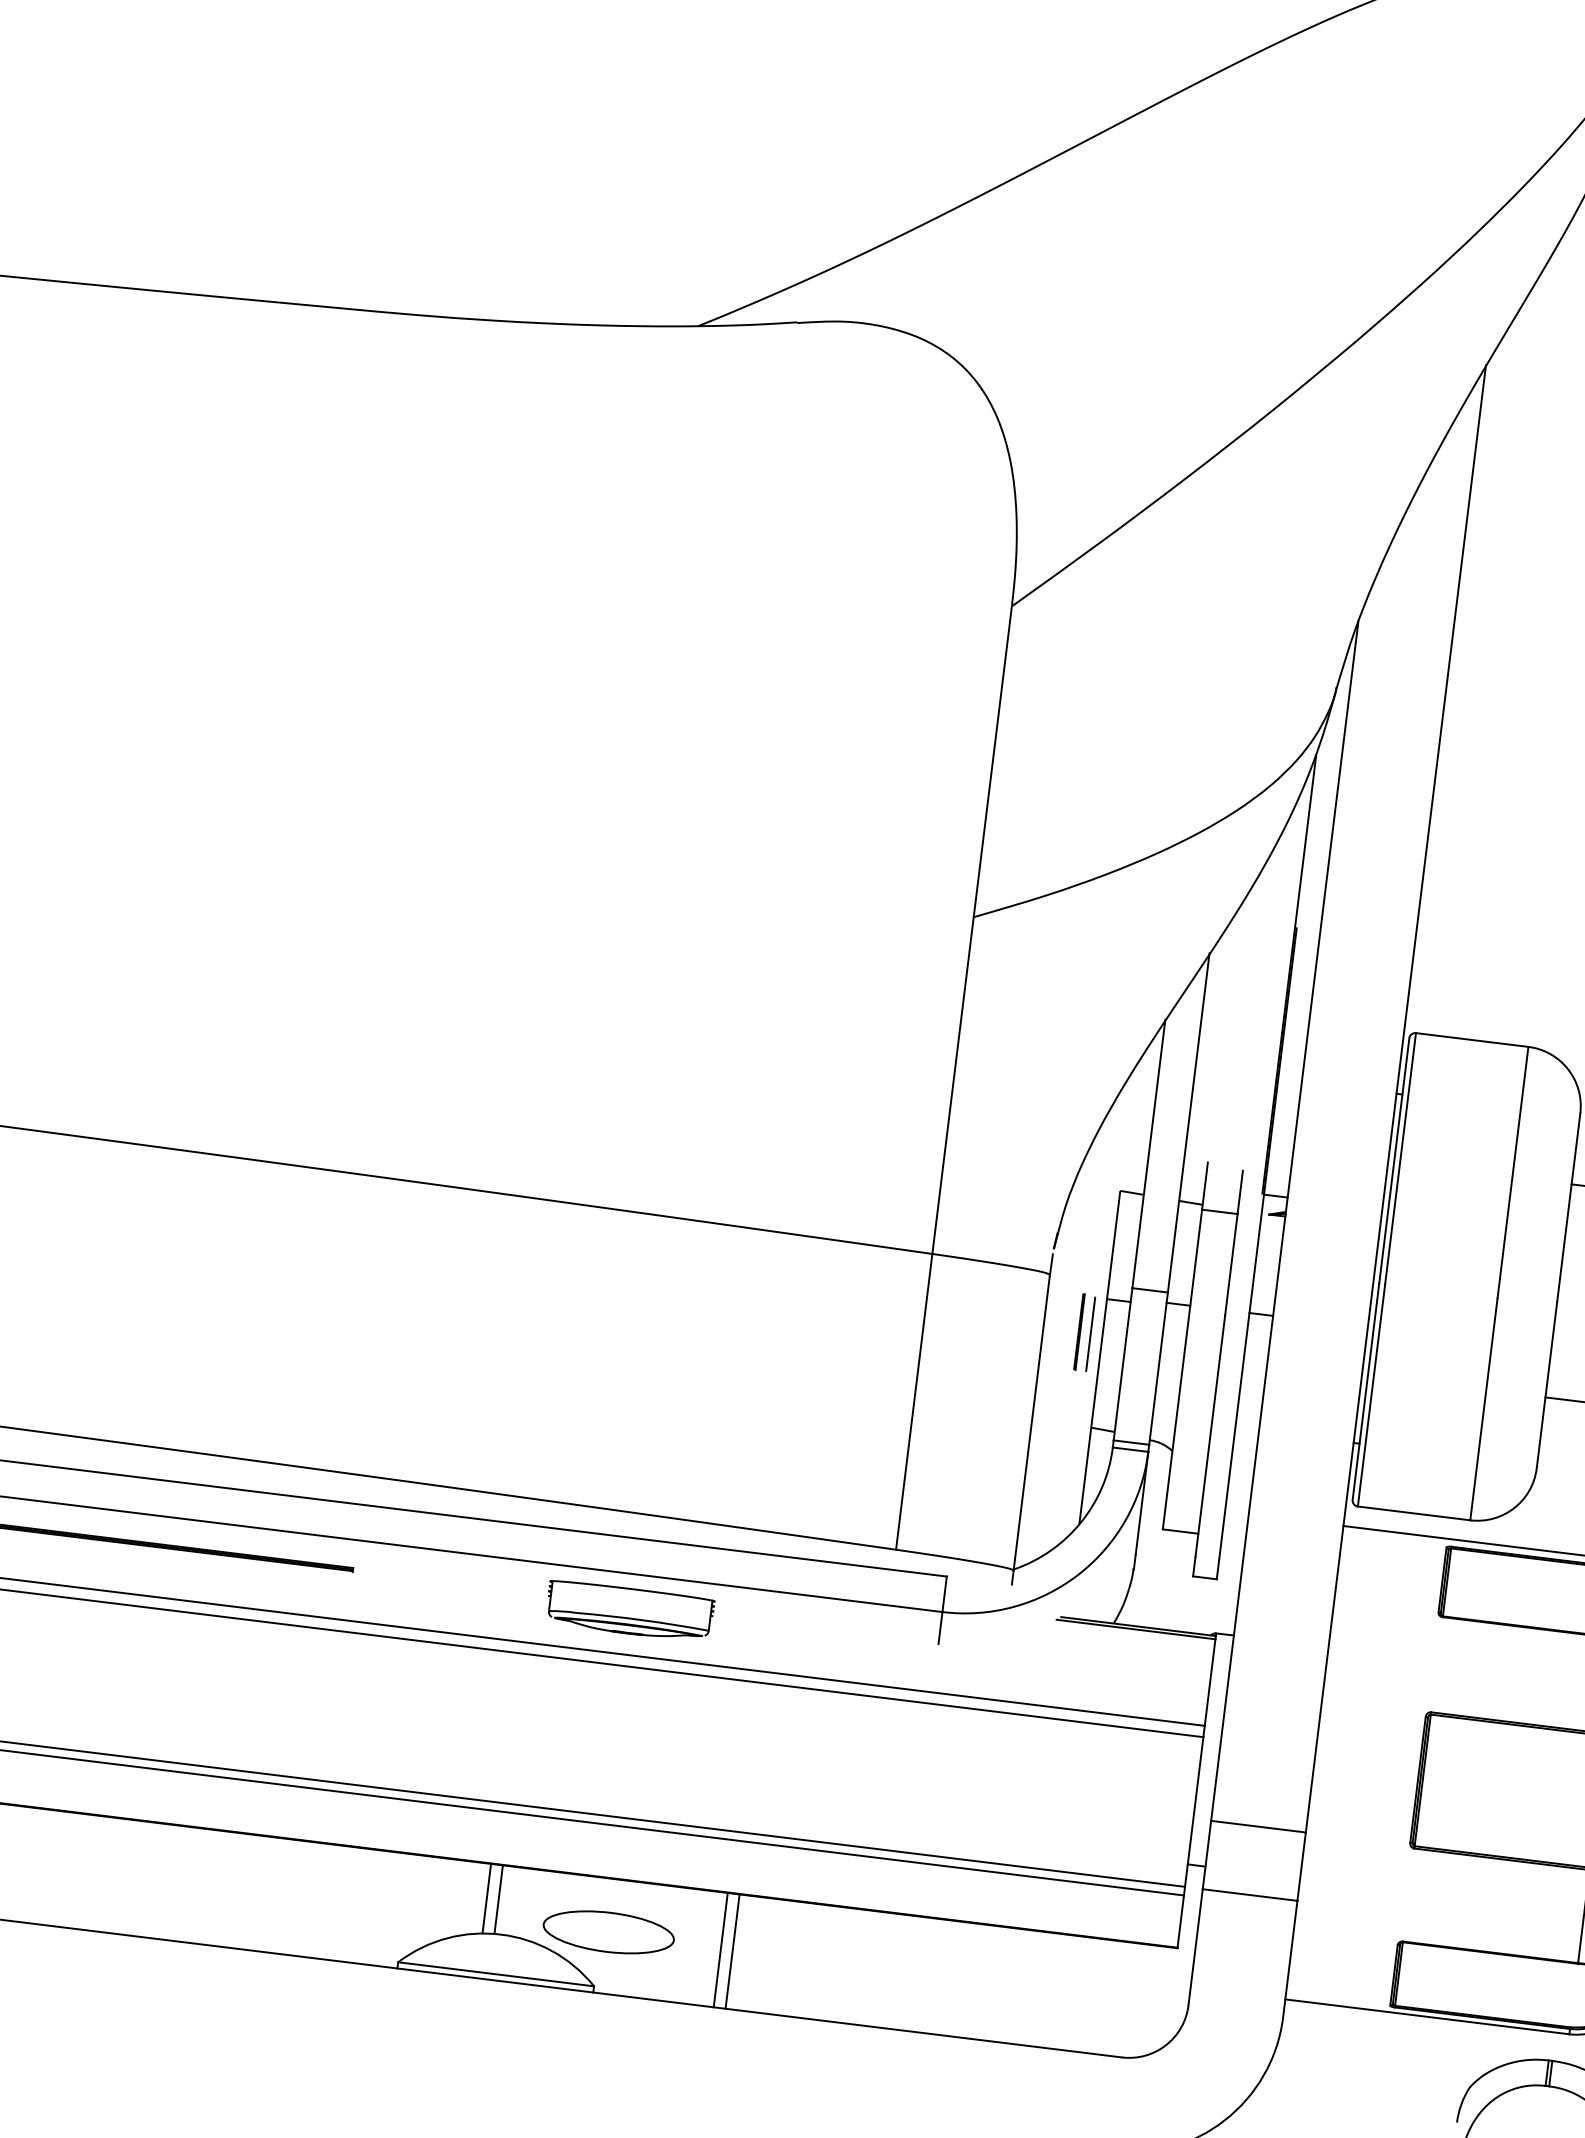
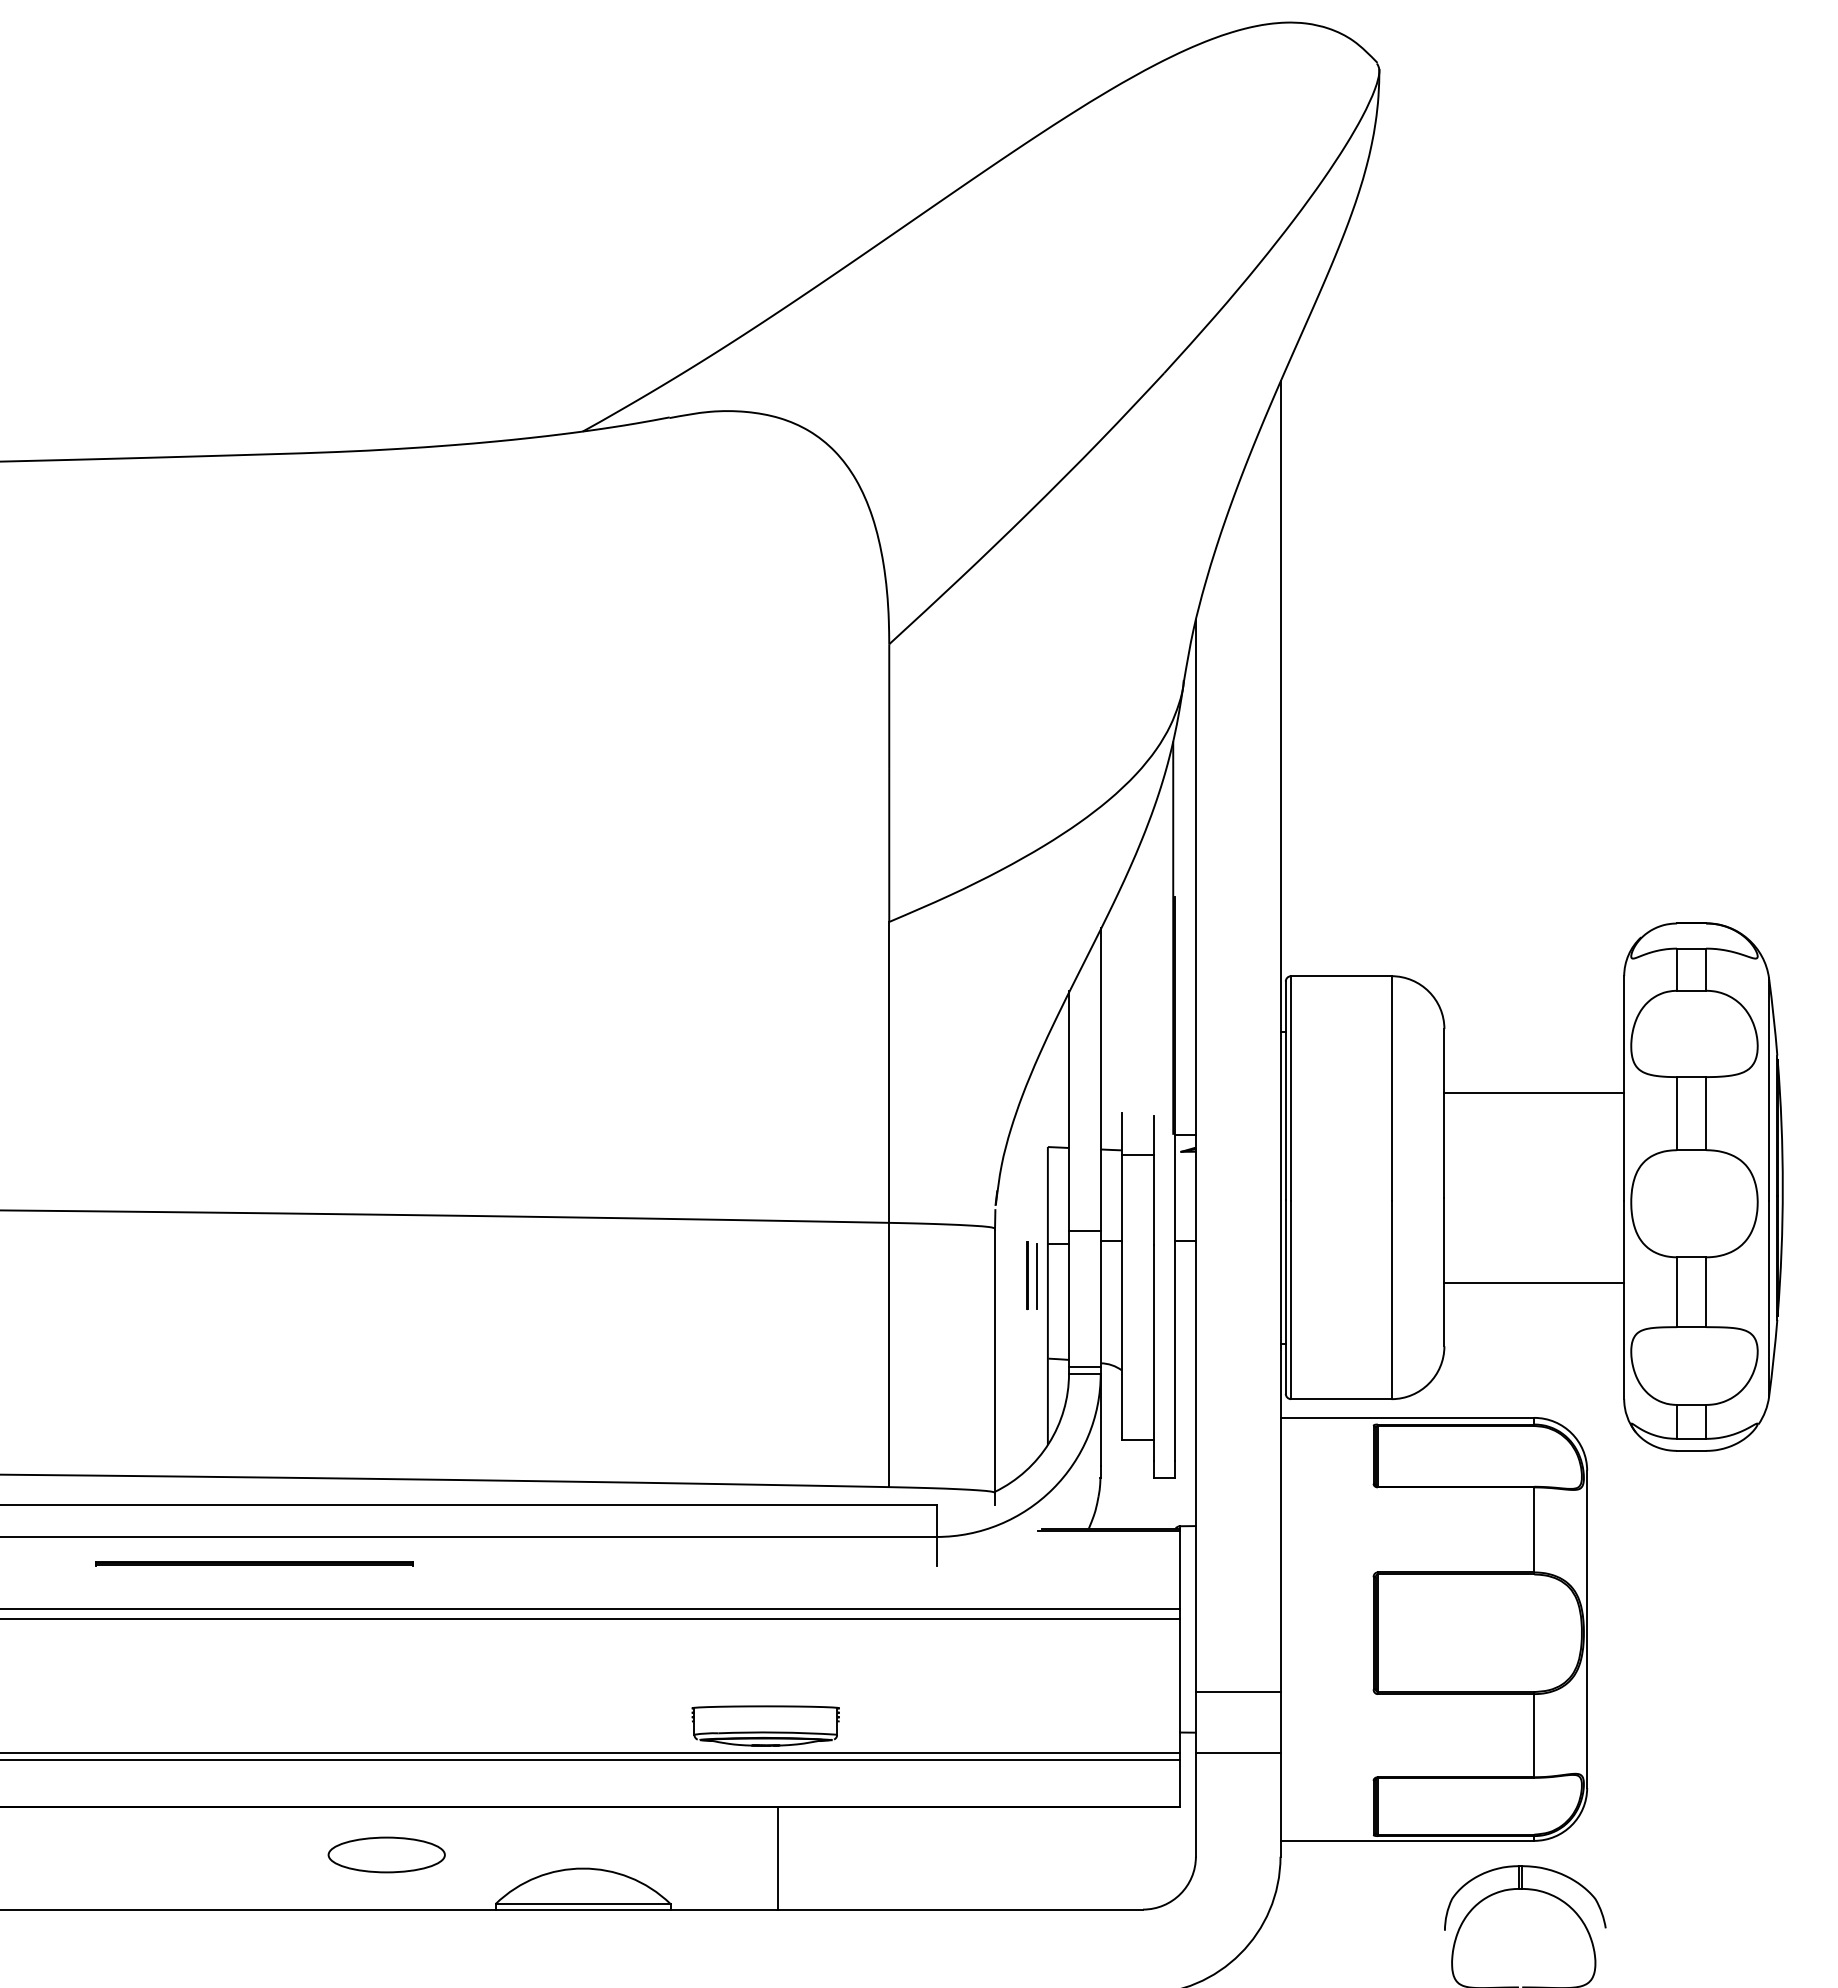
part: (629, 1610) -> (765, 1725), moved
line: (486, 1898) -> (566, 1838), removed
line: (498, 1899) -> (577, 1837), removed
part: (608, 1931) -> (386, 1854), moved
line: (732, 1951) -> (788, 1858), removed

